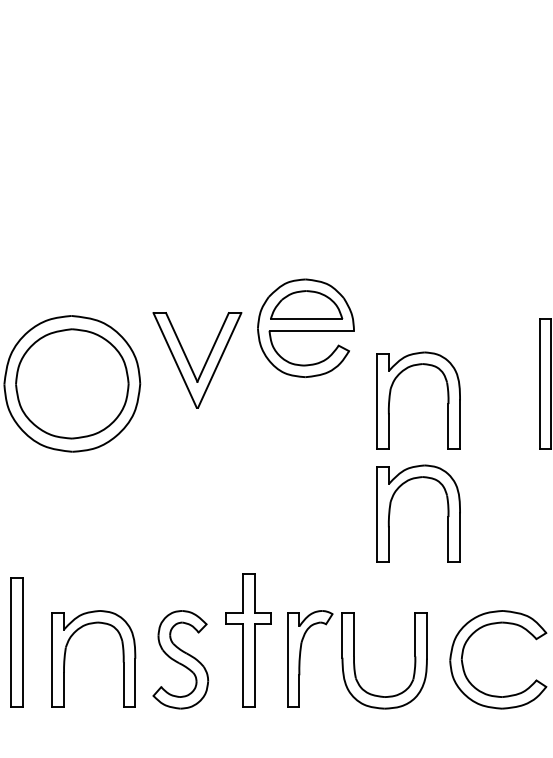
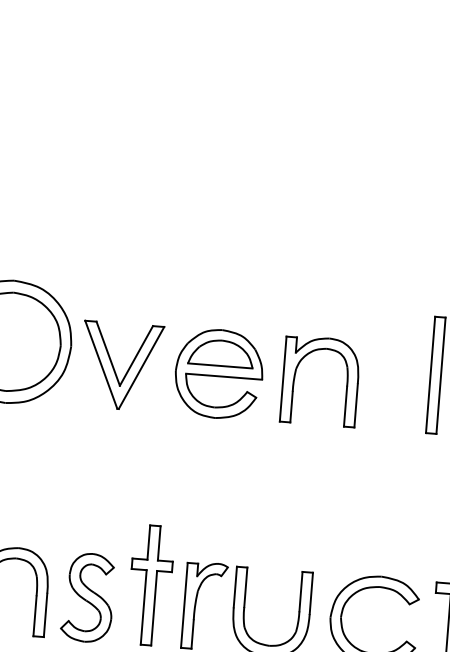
part: (305, 327) -> (218, 373), moved
part: (190, 363) -> (114, 368), moved
part: (390, 513) -> (287, 481), removed

